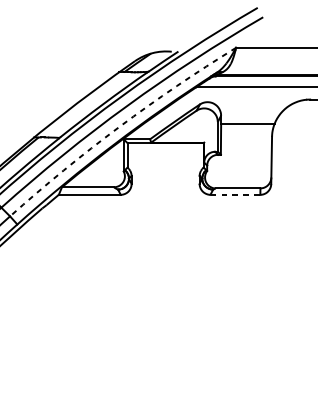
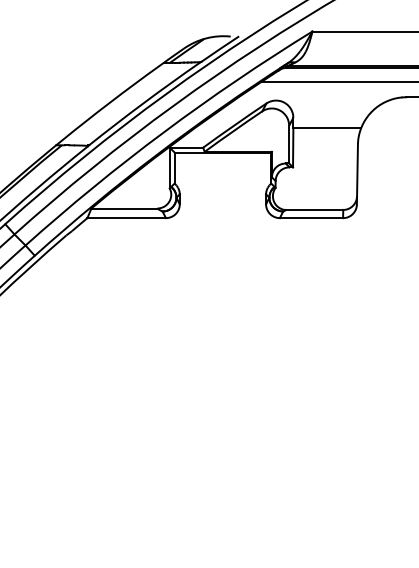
arc: (119, 127) -> (164, 132), dashed -> solid
line: (235, 195) -> (311, 218), dashed -> solid

